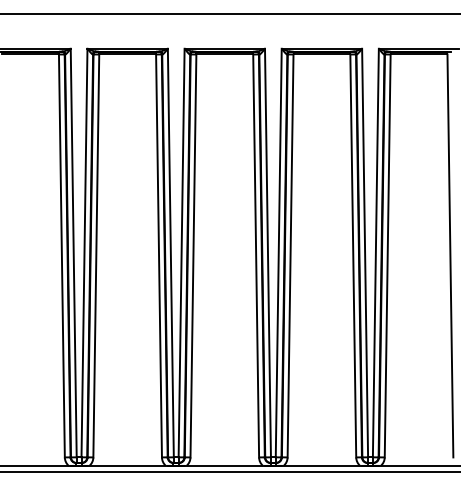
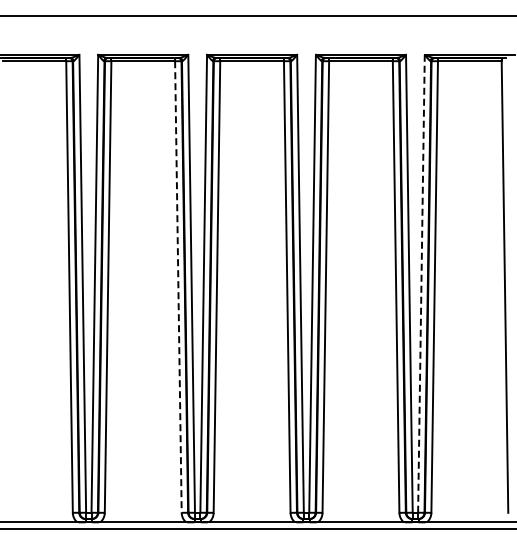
line: (375, 252) -> (421, 283), solid -> dashed
line: (159, 256) -> (178, 287), solid -> dashed

